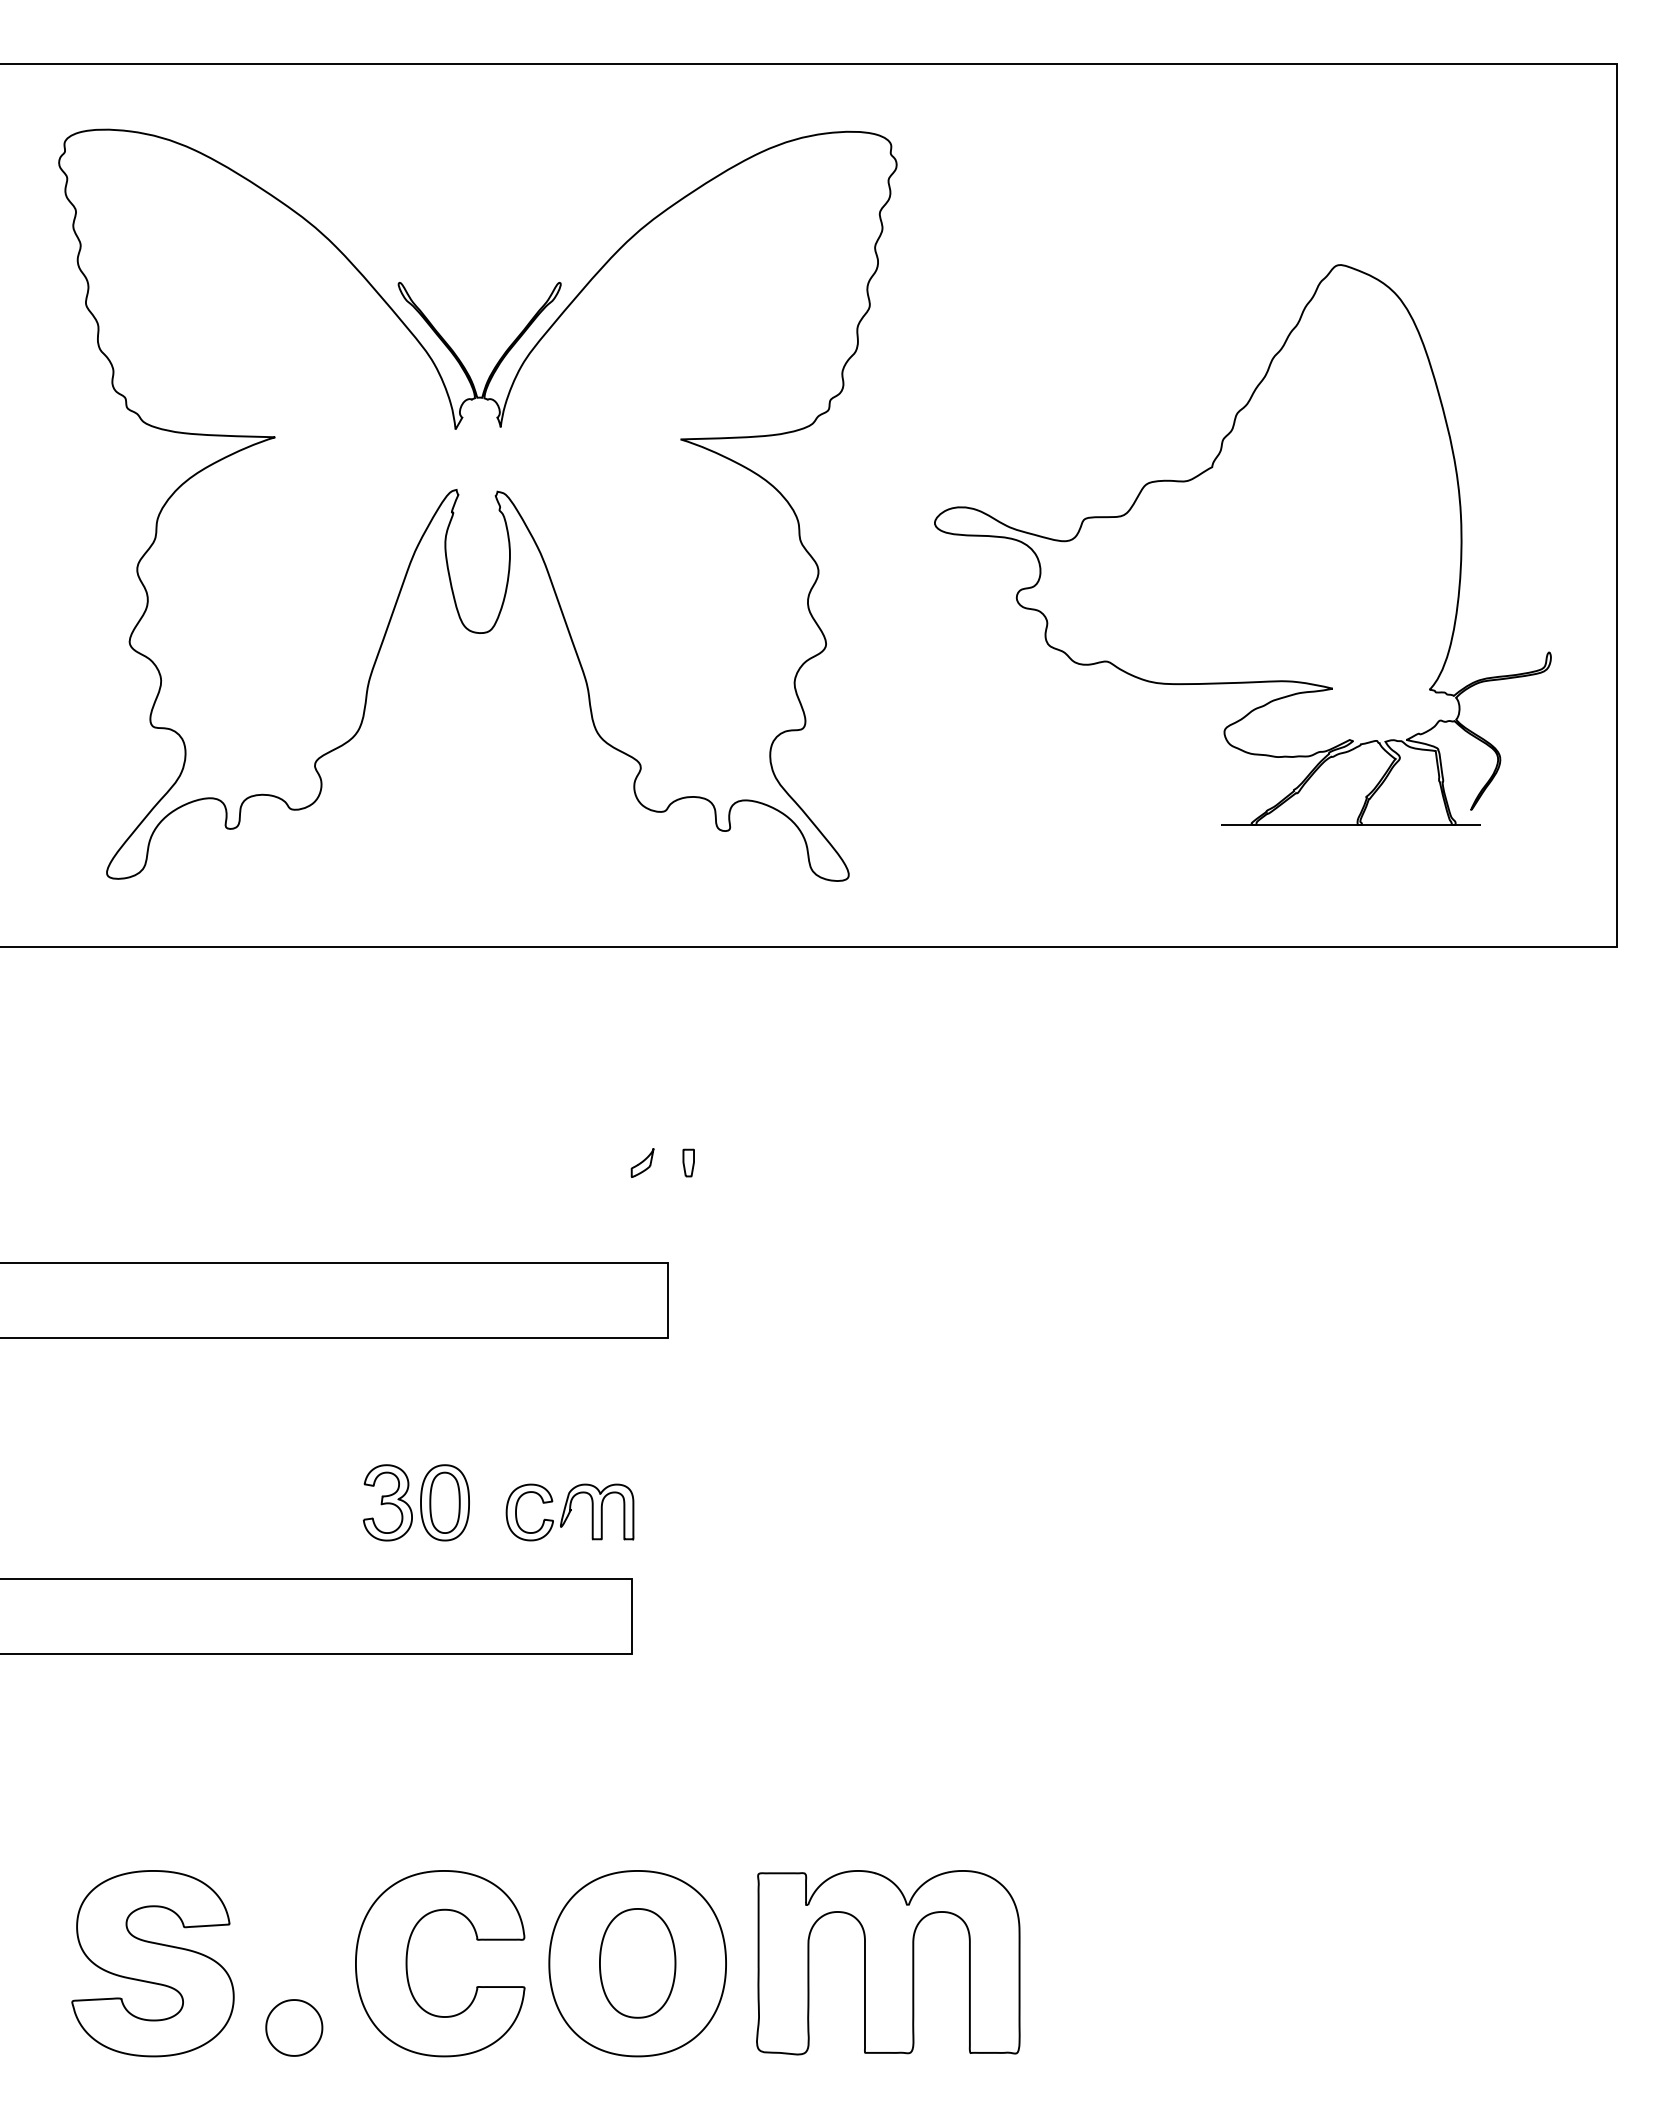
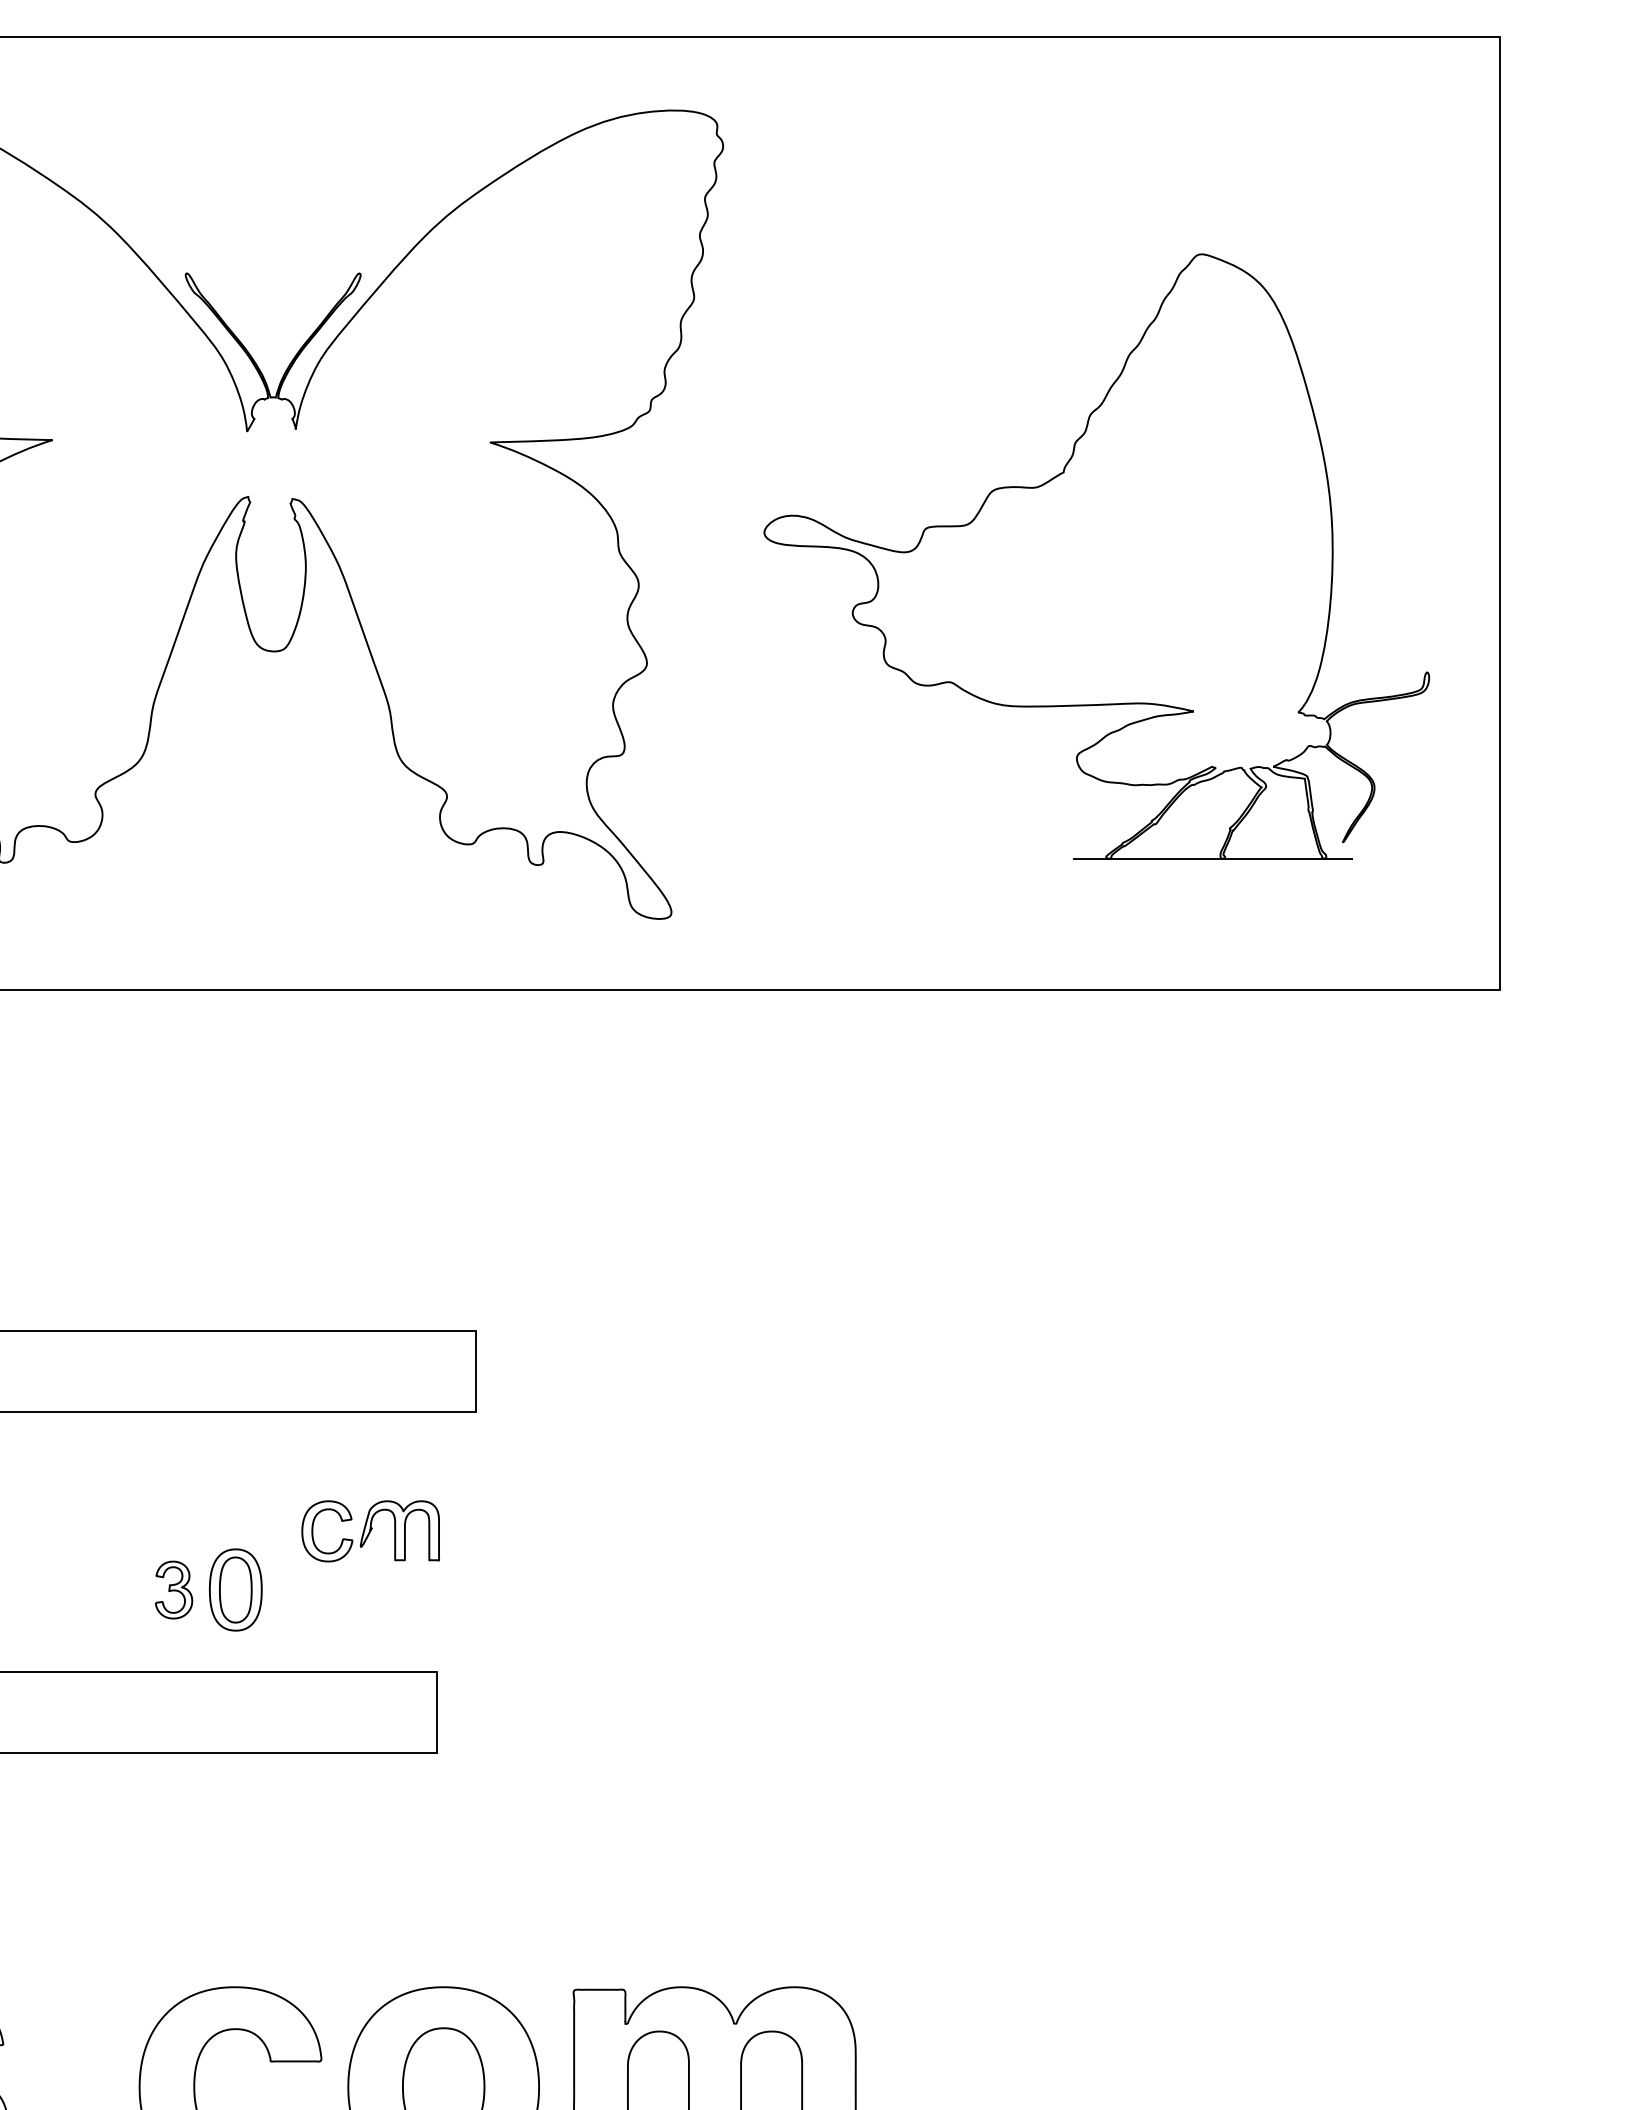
part: (642, 1162) -> (448, 1222), removed
part: (688, 1162) -> (498, 1222), removed
part: (387, 1502) -> (173, 1589), size x0.7
part: (569, 1512) -> (370, 1531), moved

